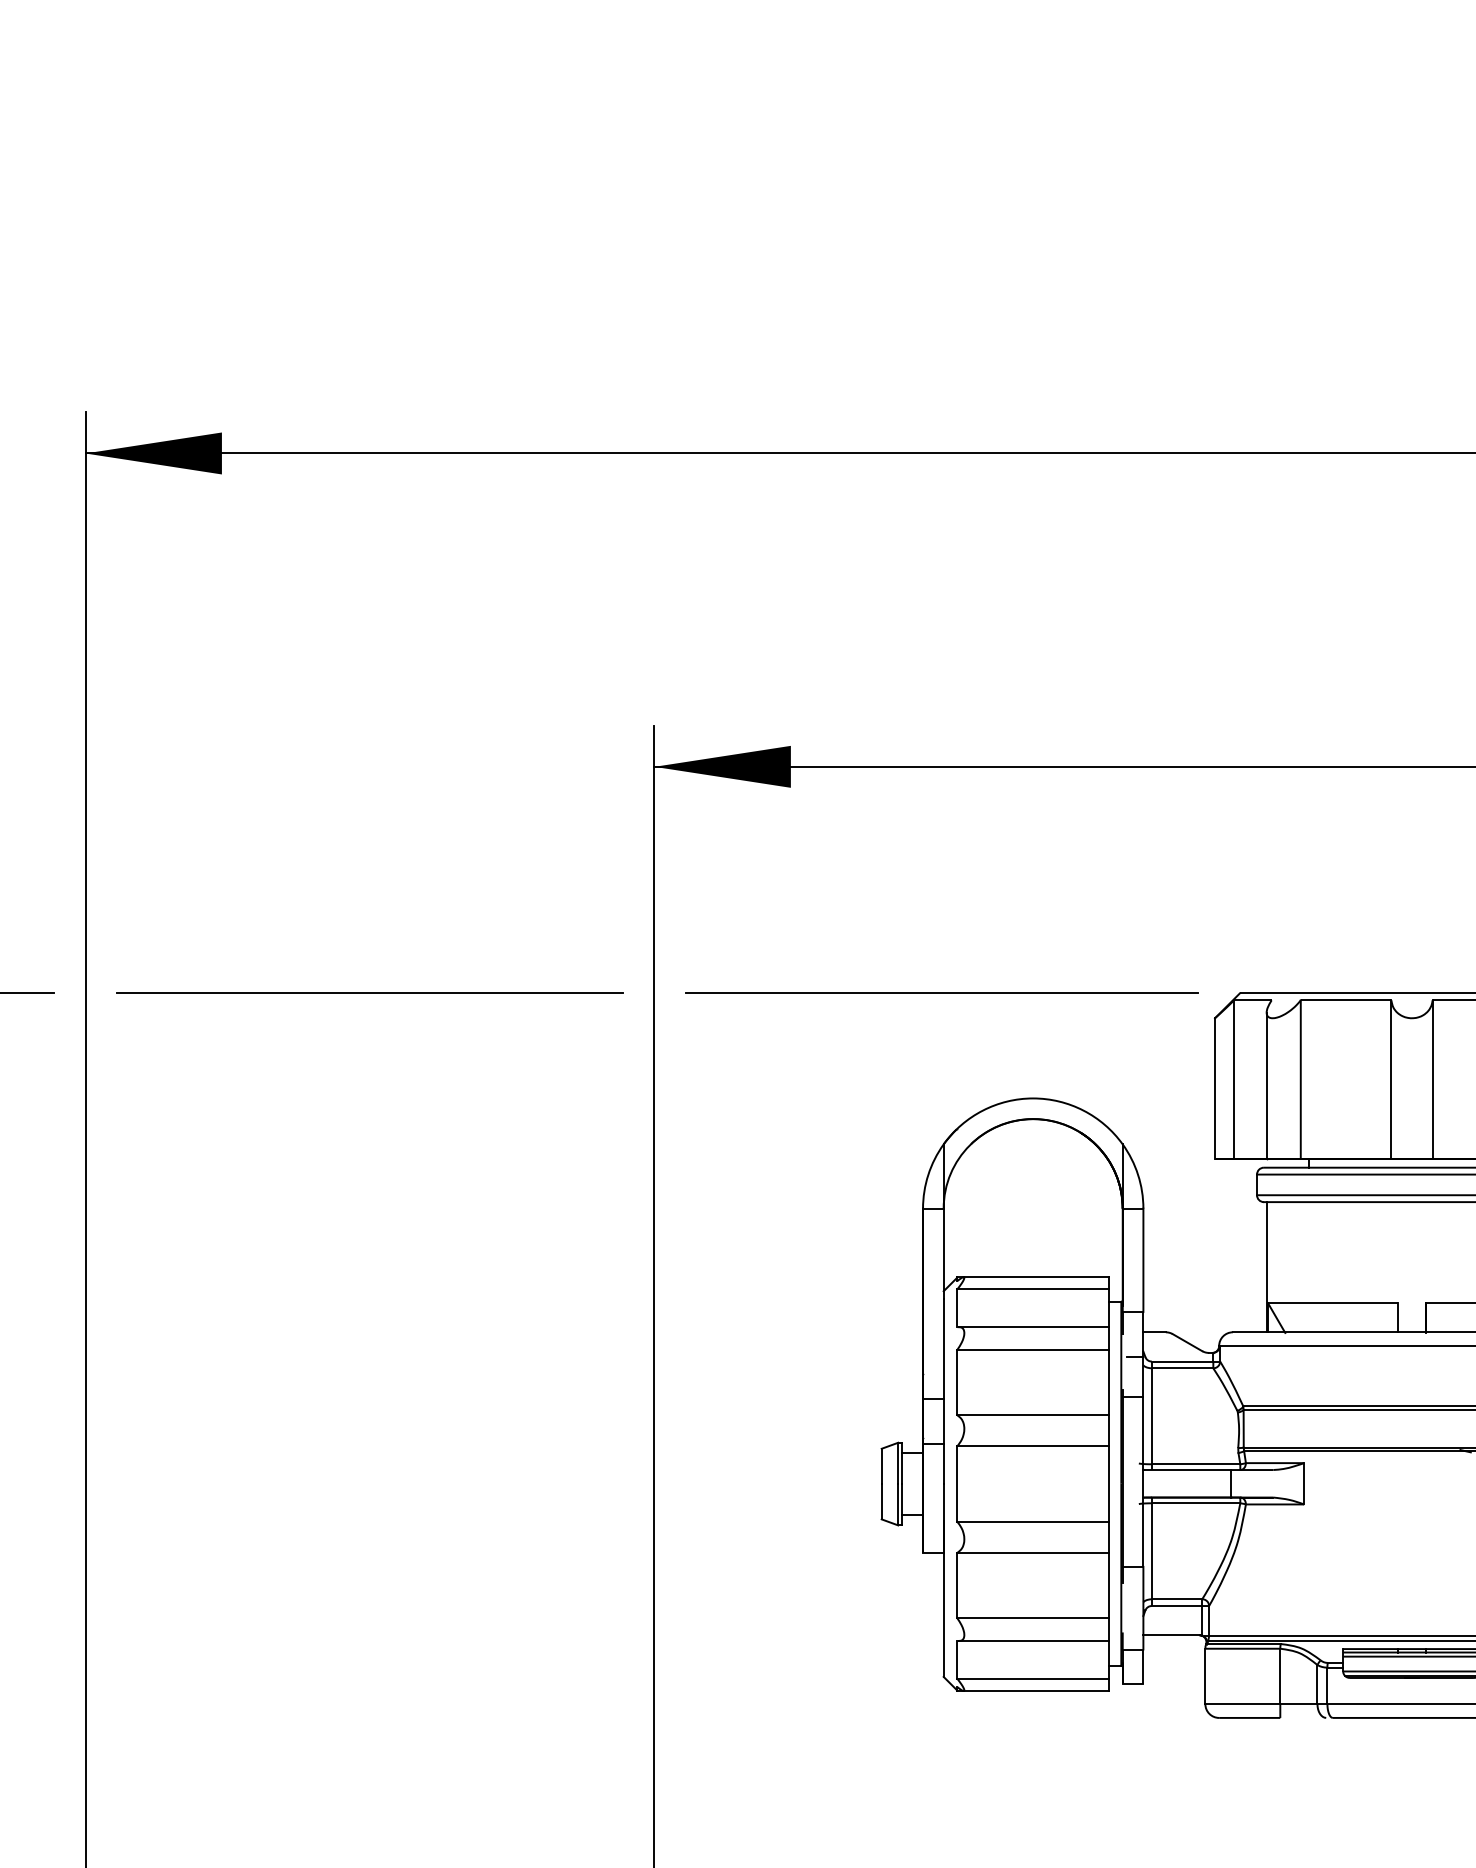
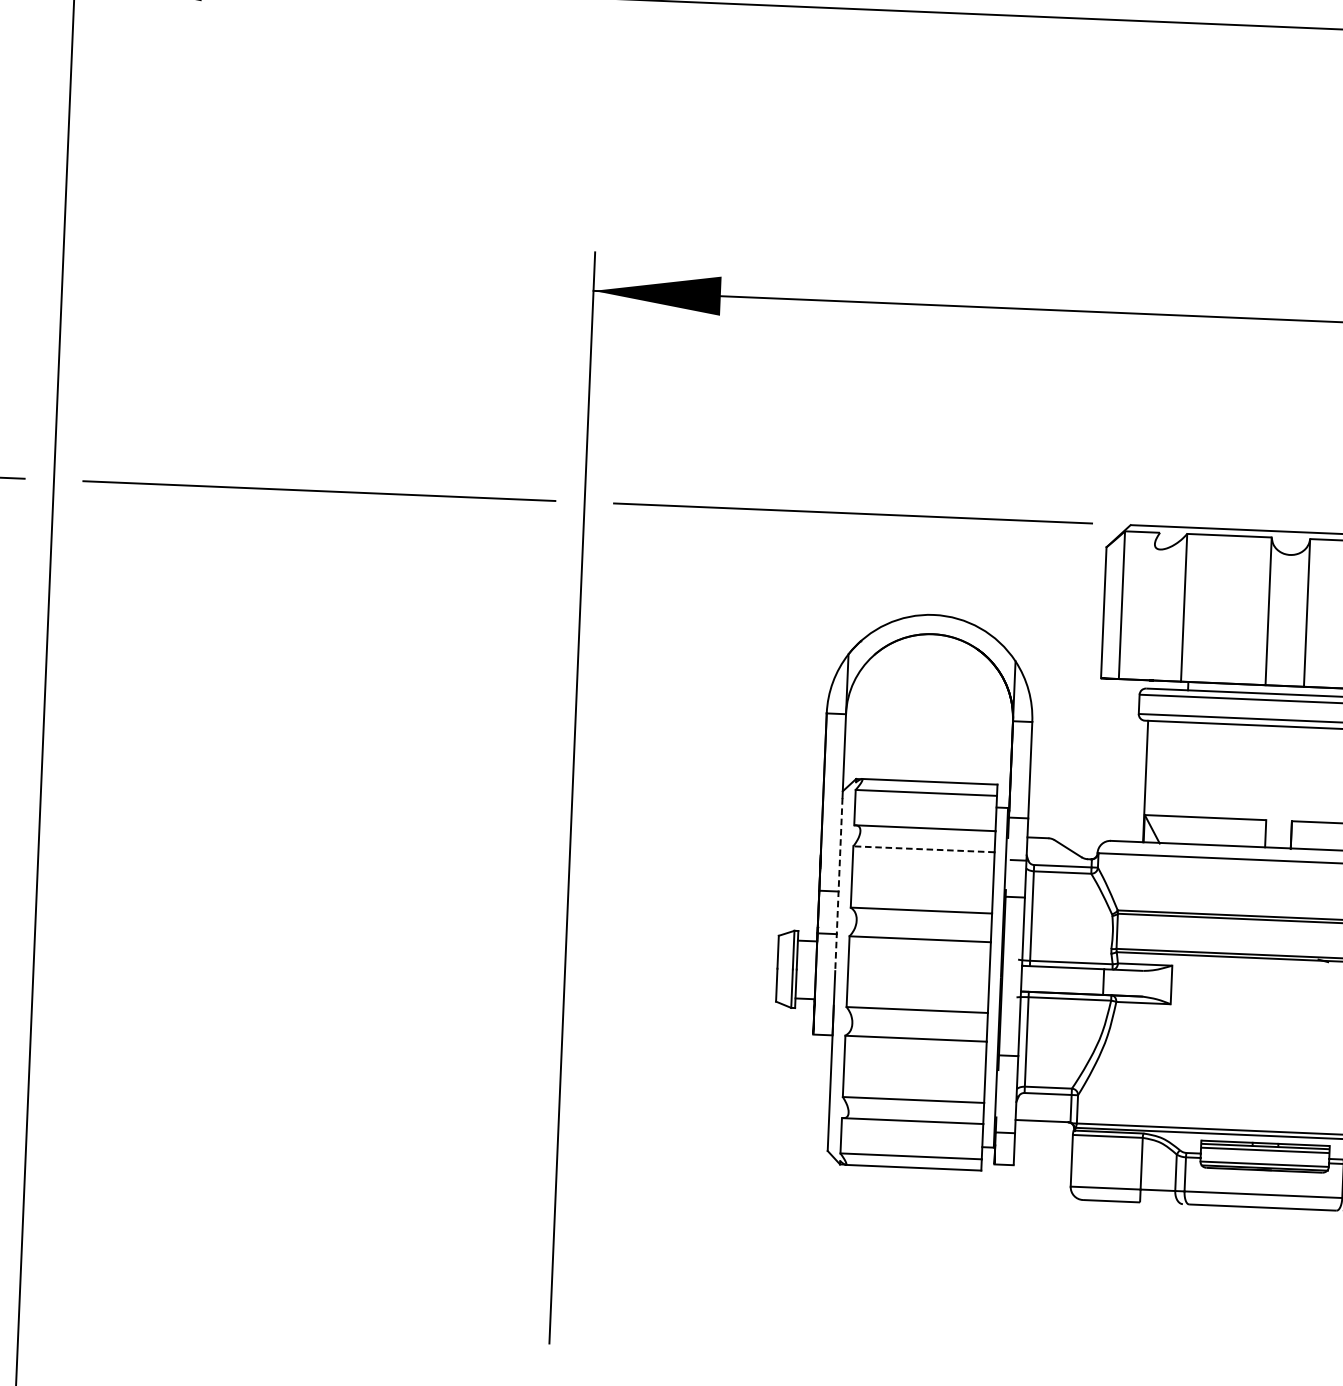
line: (1266, 1085) -> (1151, 612), removed
line: (1033, 1349) -> (924, 849), solid -> dashed
line: (943, 1391) -> (838, 884), solid -> dashed

